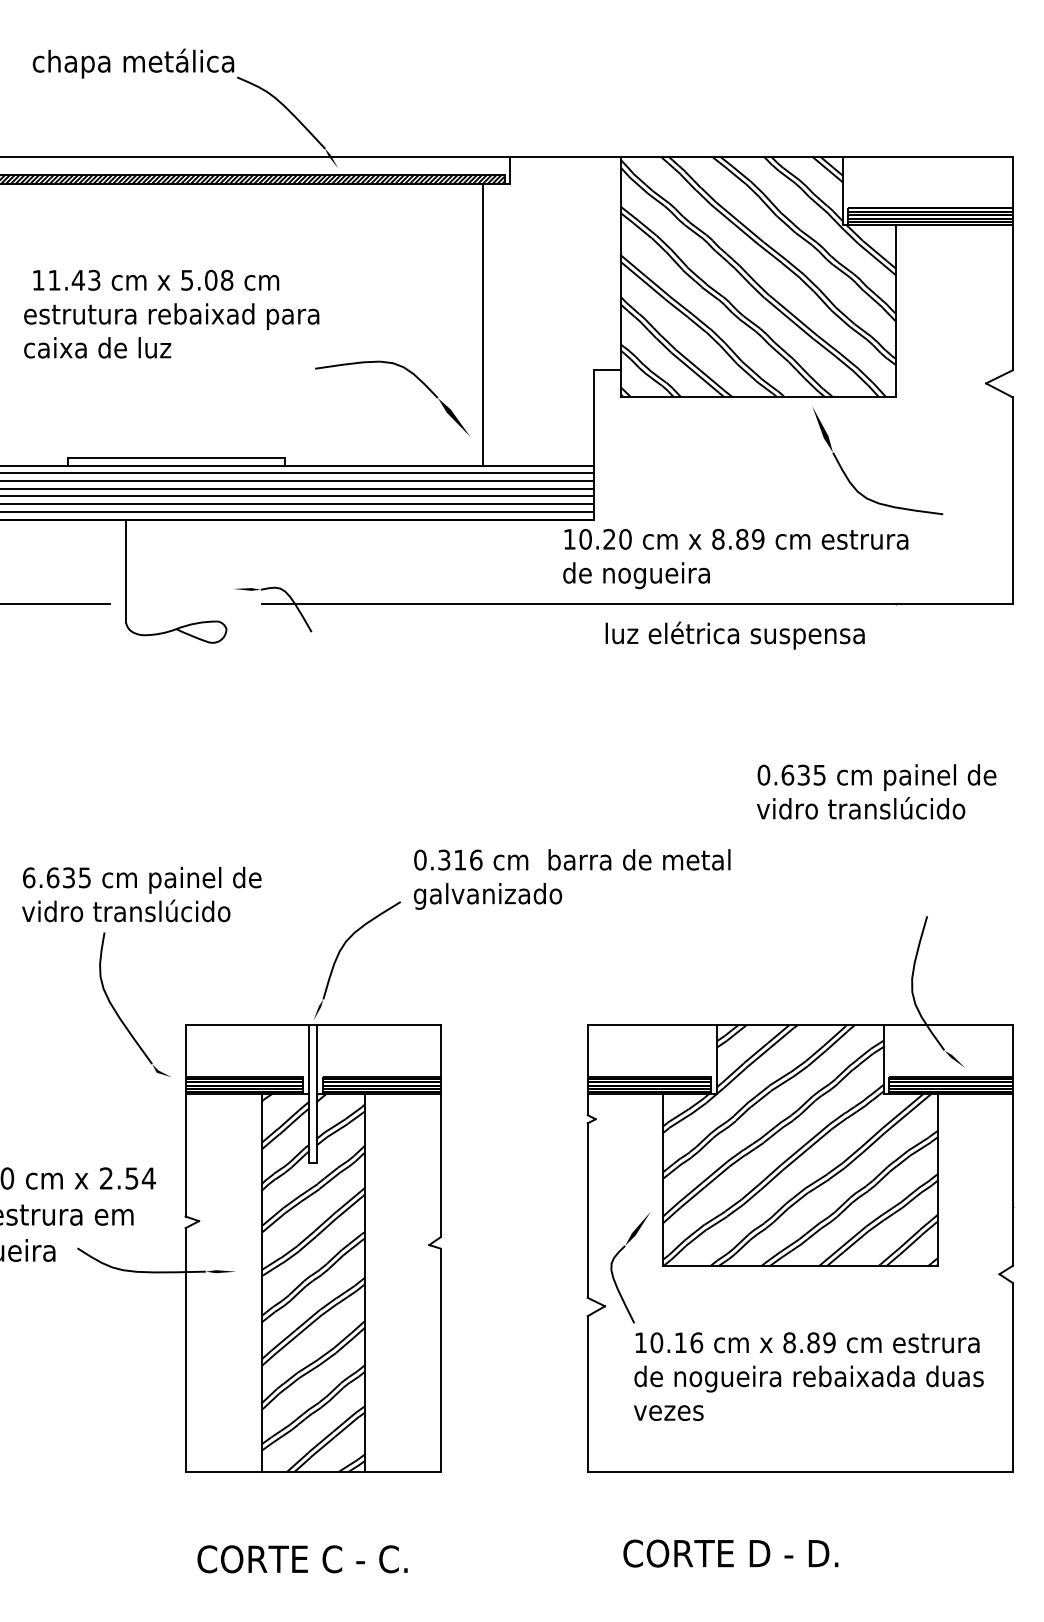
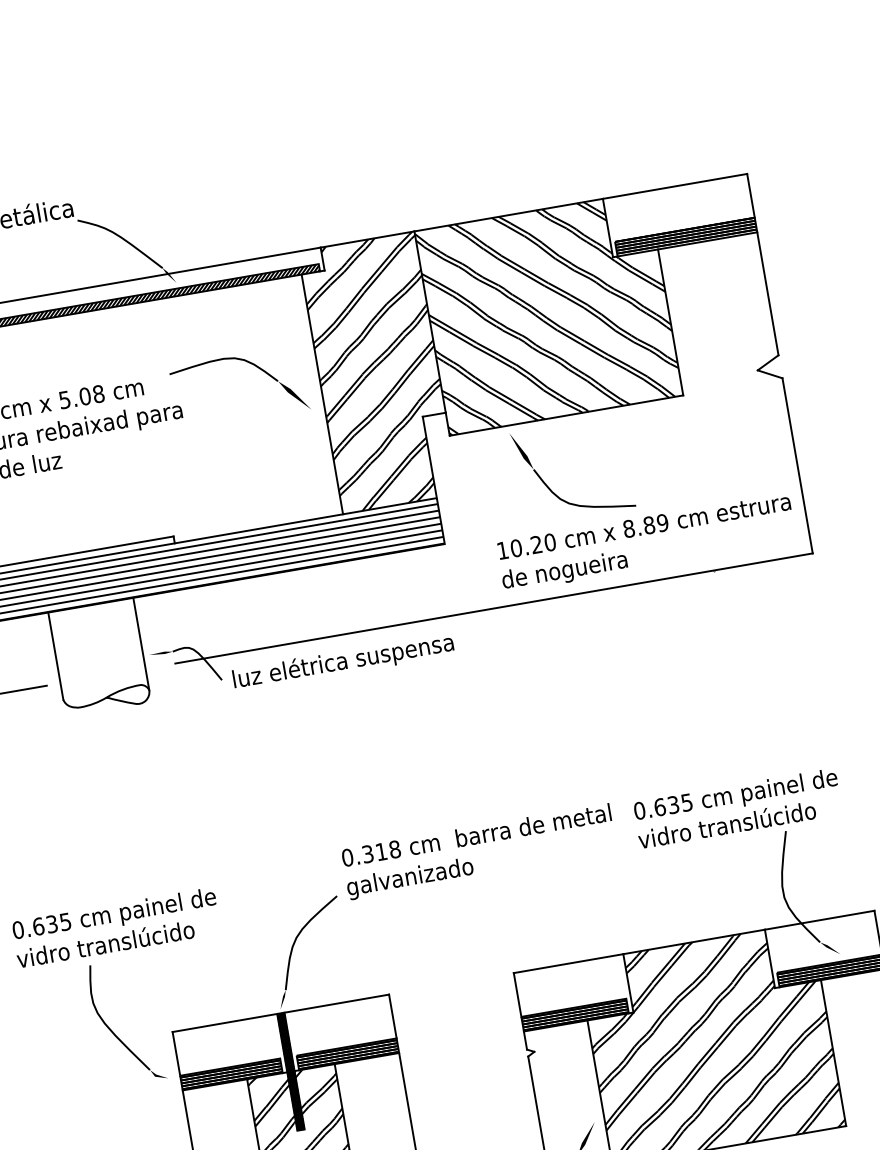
hatch: (551, 311) -> (378, 373), added
part: (410, 373) -> (251, 364), moved
part: (849, 479) -> (551, 489), moved
text: (735, 559) -> (646, 543), moved
line: (226, 574) -> (141, 643), added
text: (734, 635) -> (342, 662), moved
text: (876, 791) -> (737, 808), moved
text: (476, 859) -> (395, 848), 0.316 -> 0.318
text: (28, 877) -> (17, 929), 6.635 -> 0.635
hatch: (312, 1093) -> (290, 1071), added

